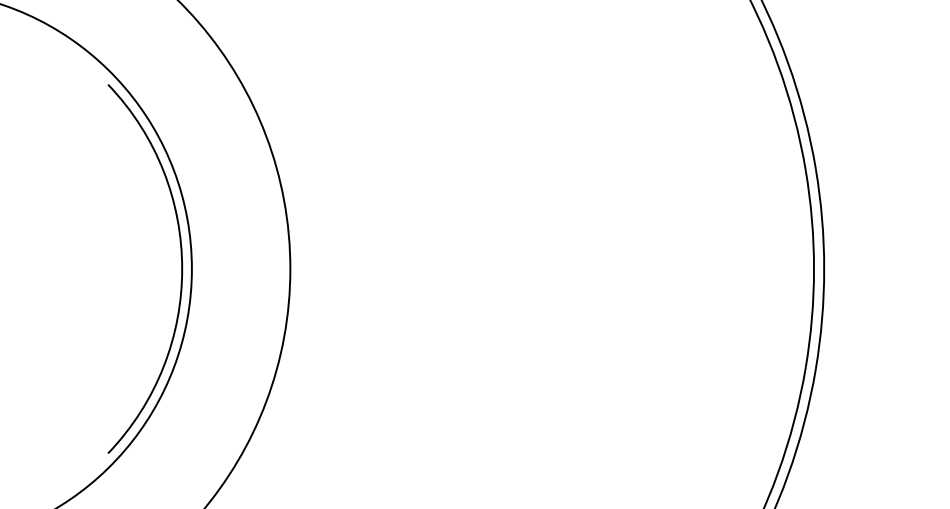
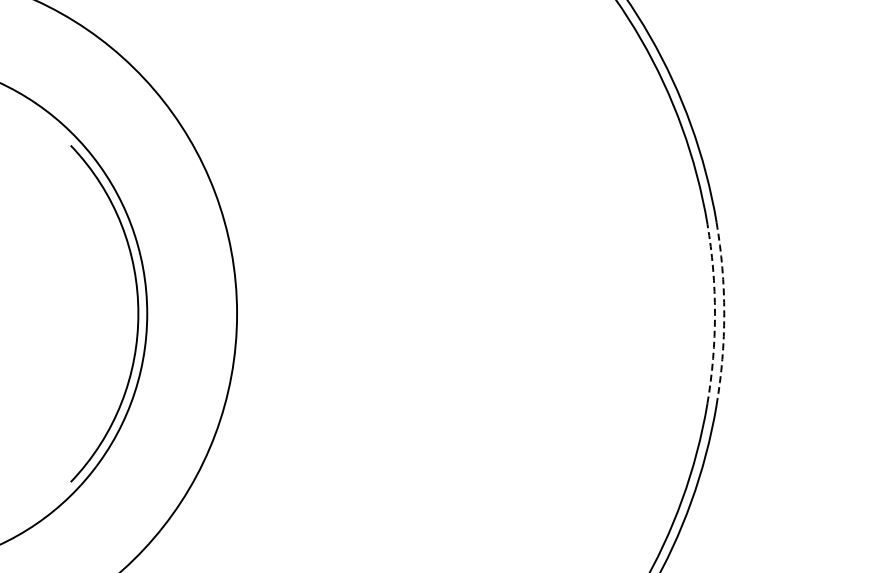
arc: (813, 268) -> (714, 313), solid -> dashed
arc: (824, 268) -> (724, 313), solid -> dashed

